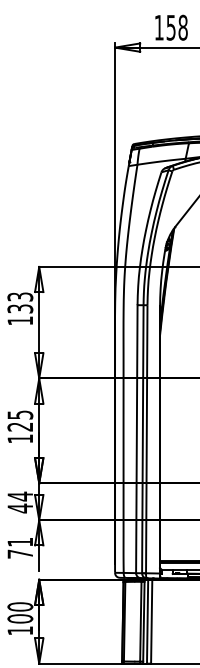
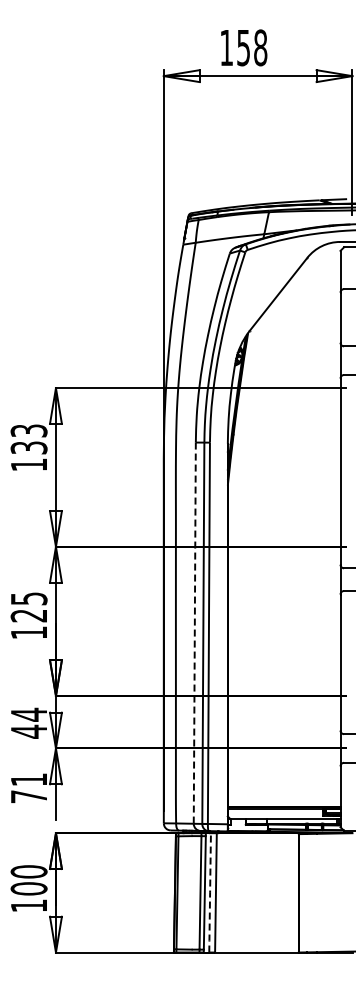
line: (136, 439) -> (194, 633), solid -> dashed
line: (147, 621) -> (210, 892), solid -> dashed

